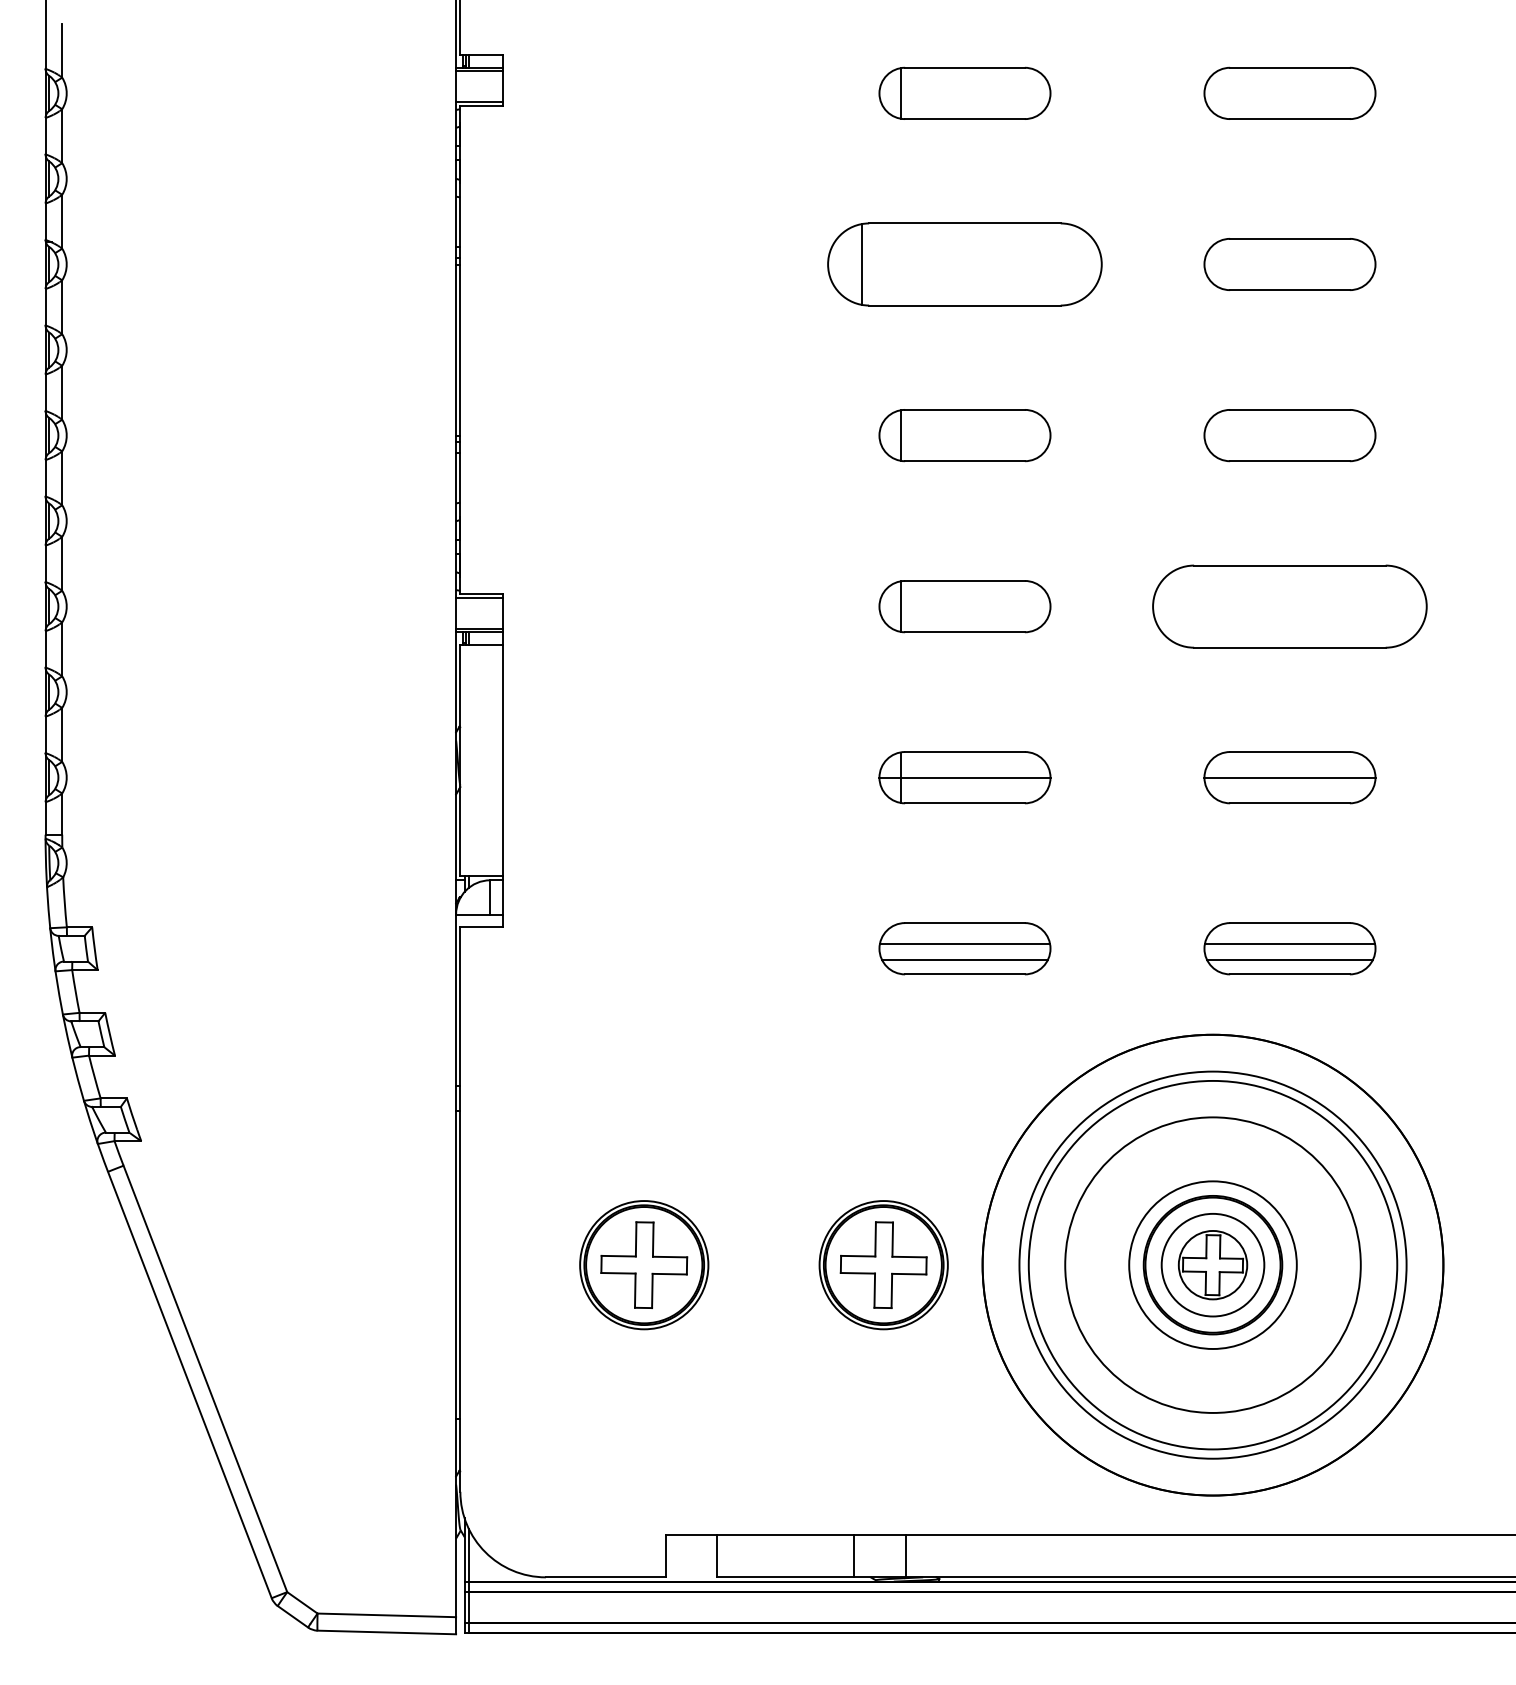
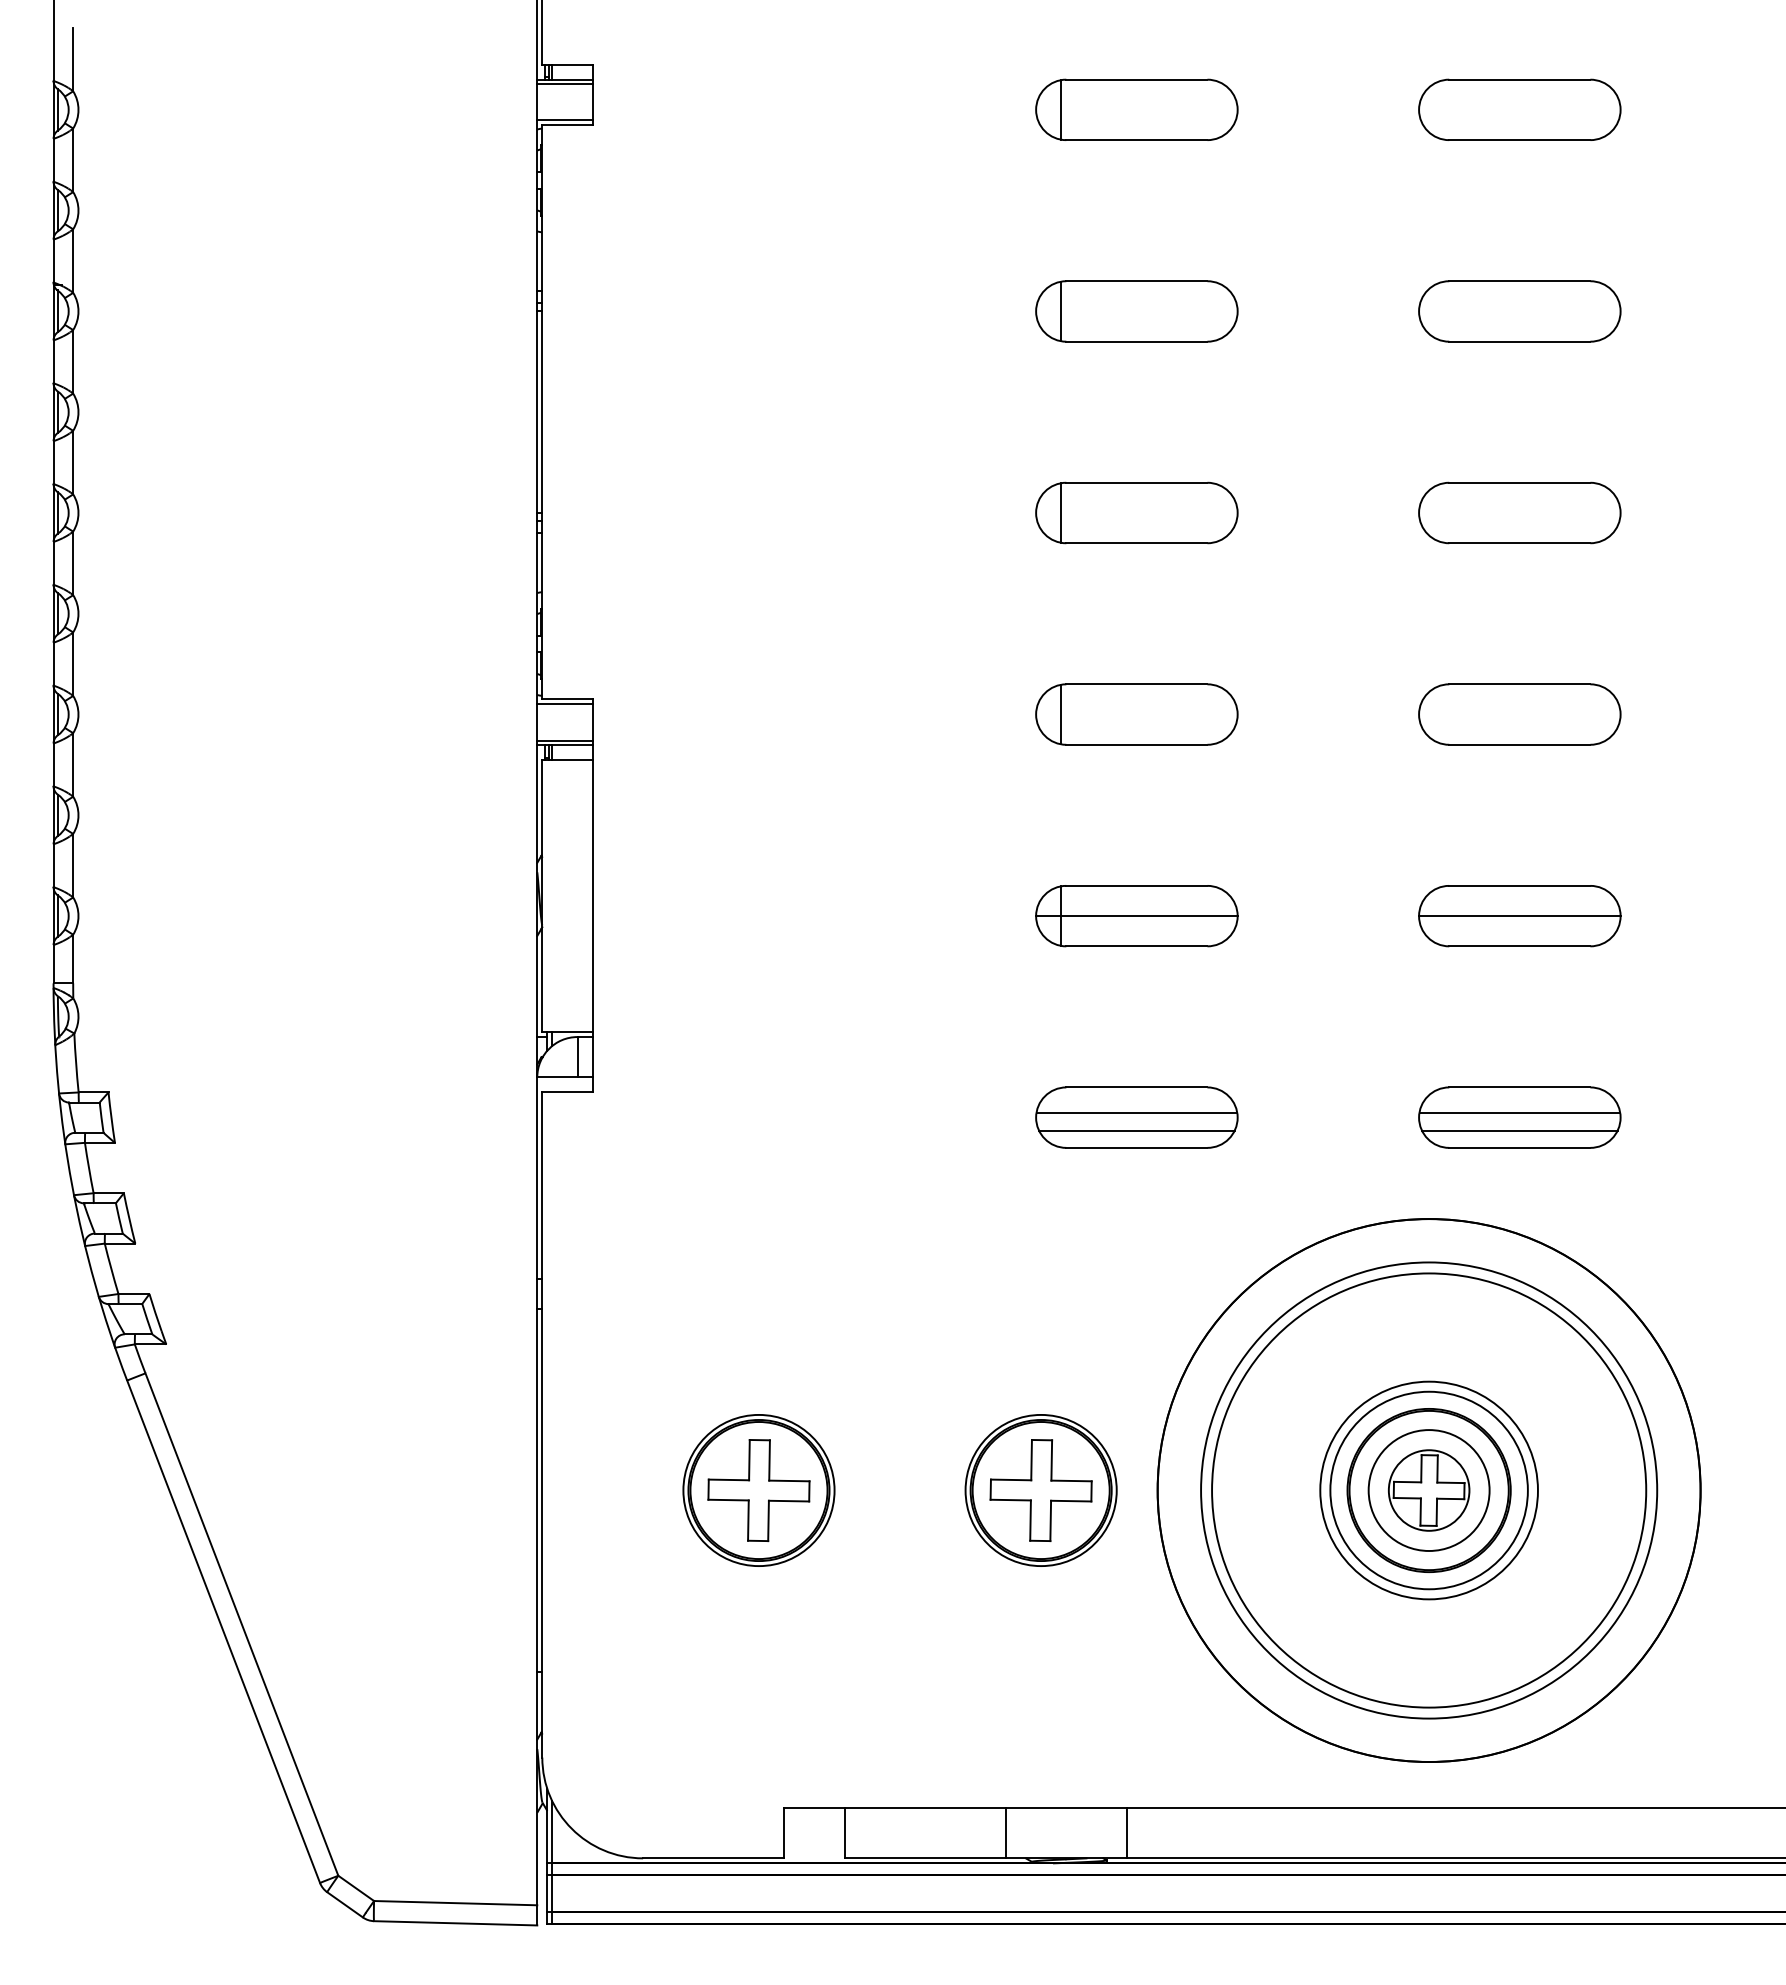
part: (964, 264) -> (1136, 311), size x0.62
part: (1289, 606) -> (1519, 714), size x0.62
circle: (1212, 1265) -> (1428, 1490), size x0.62
line: (906, 1555) -> (1126, 1832), moved

